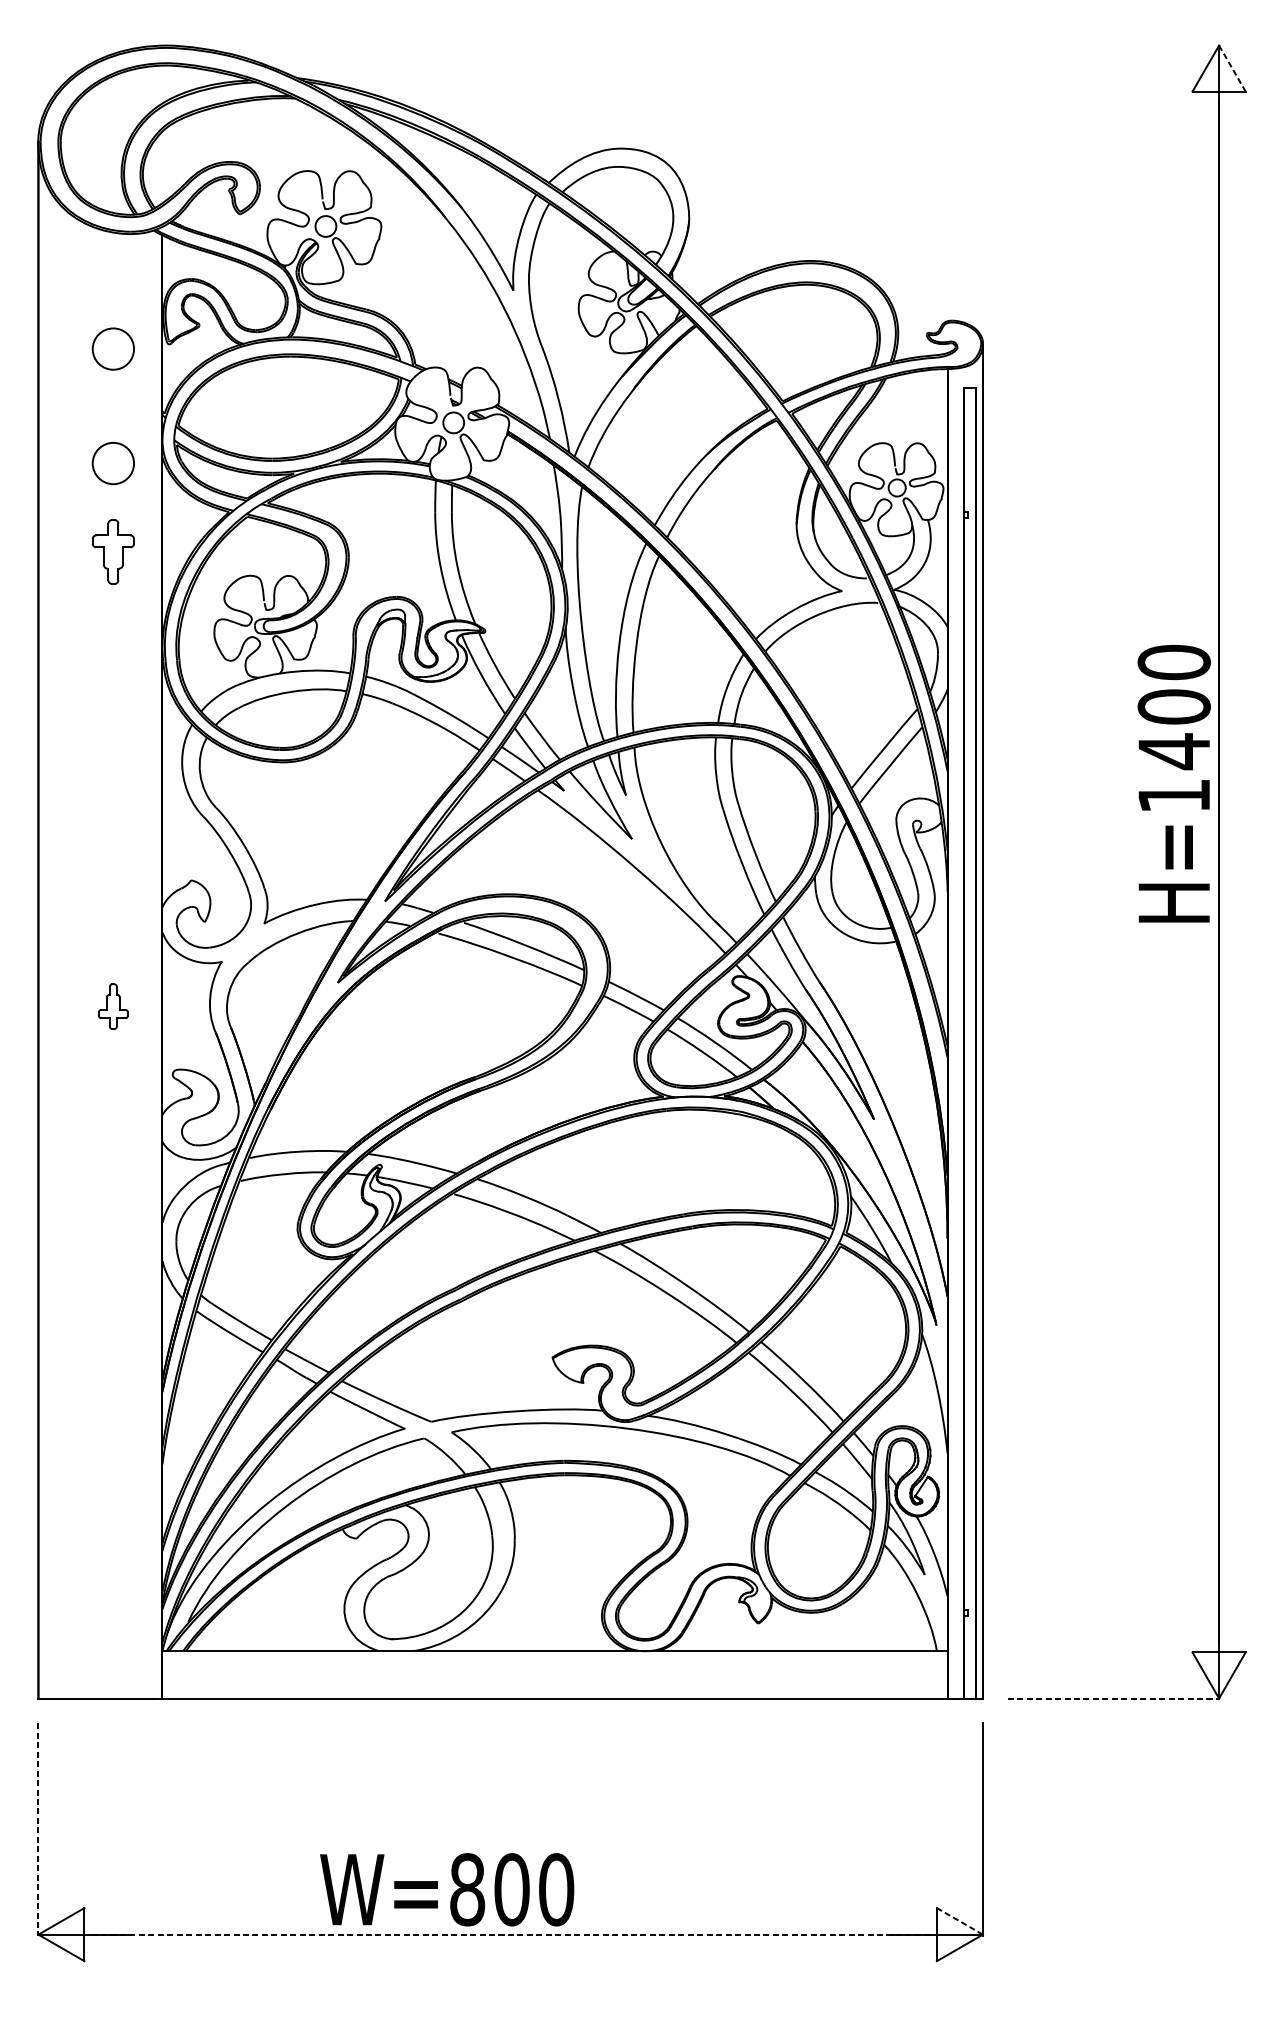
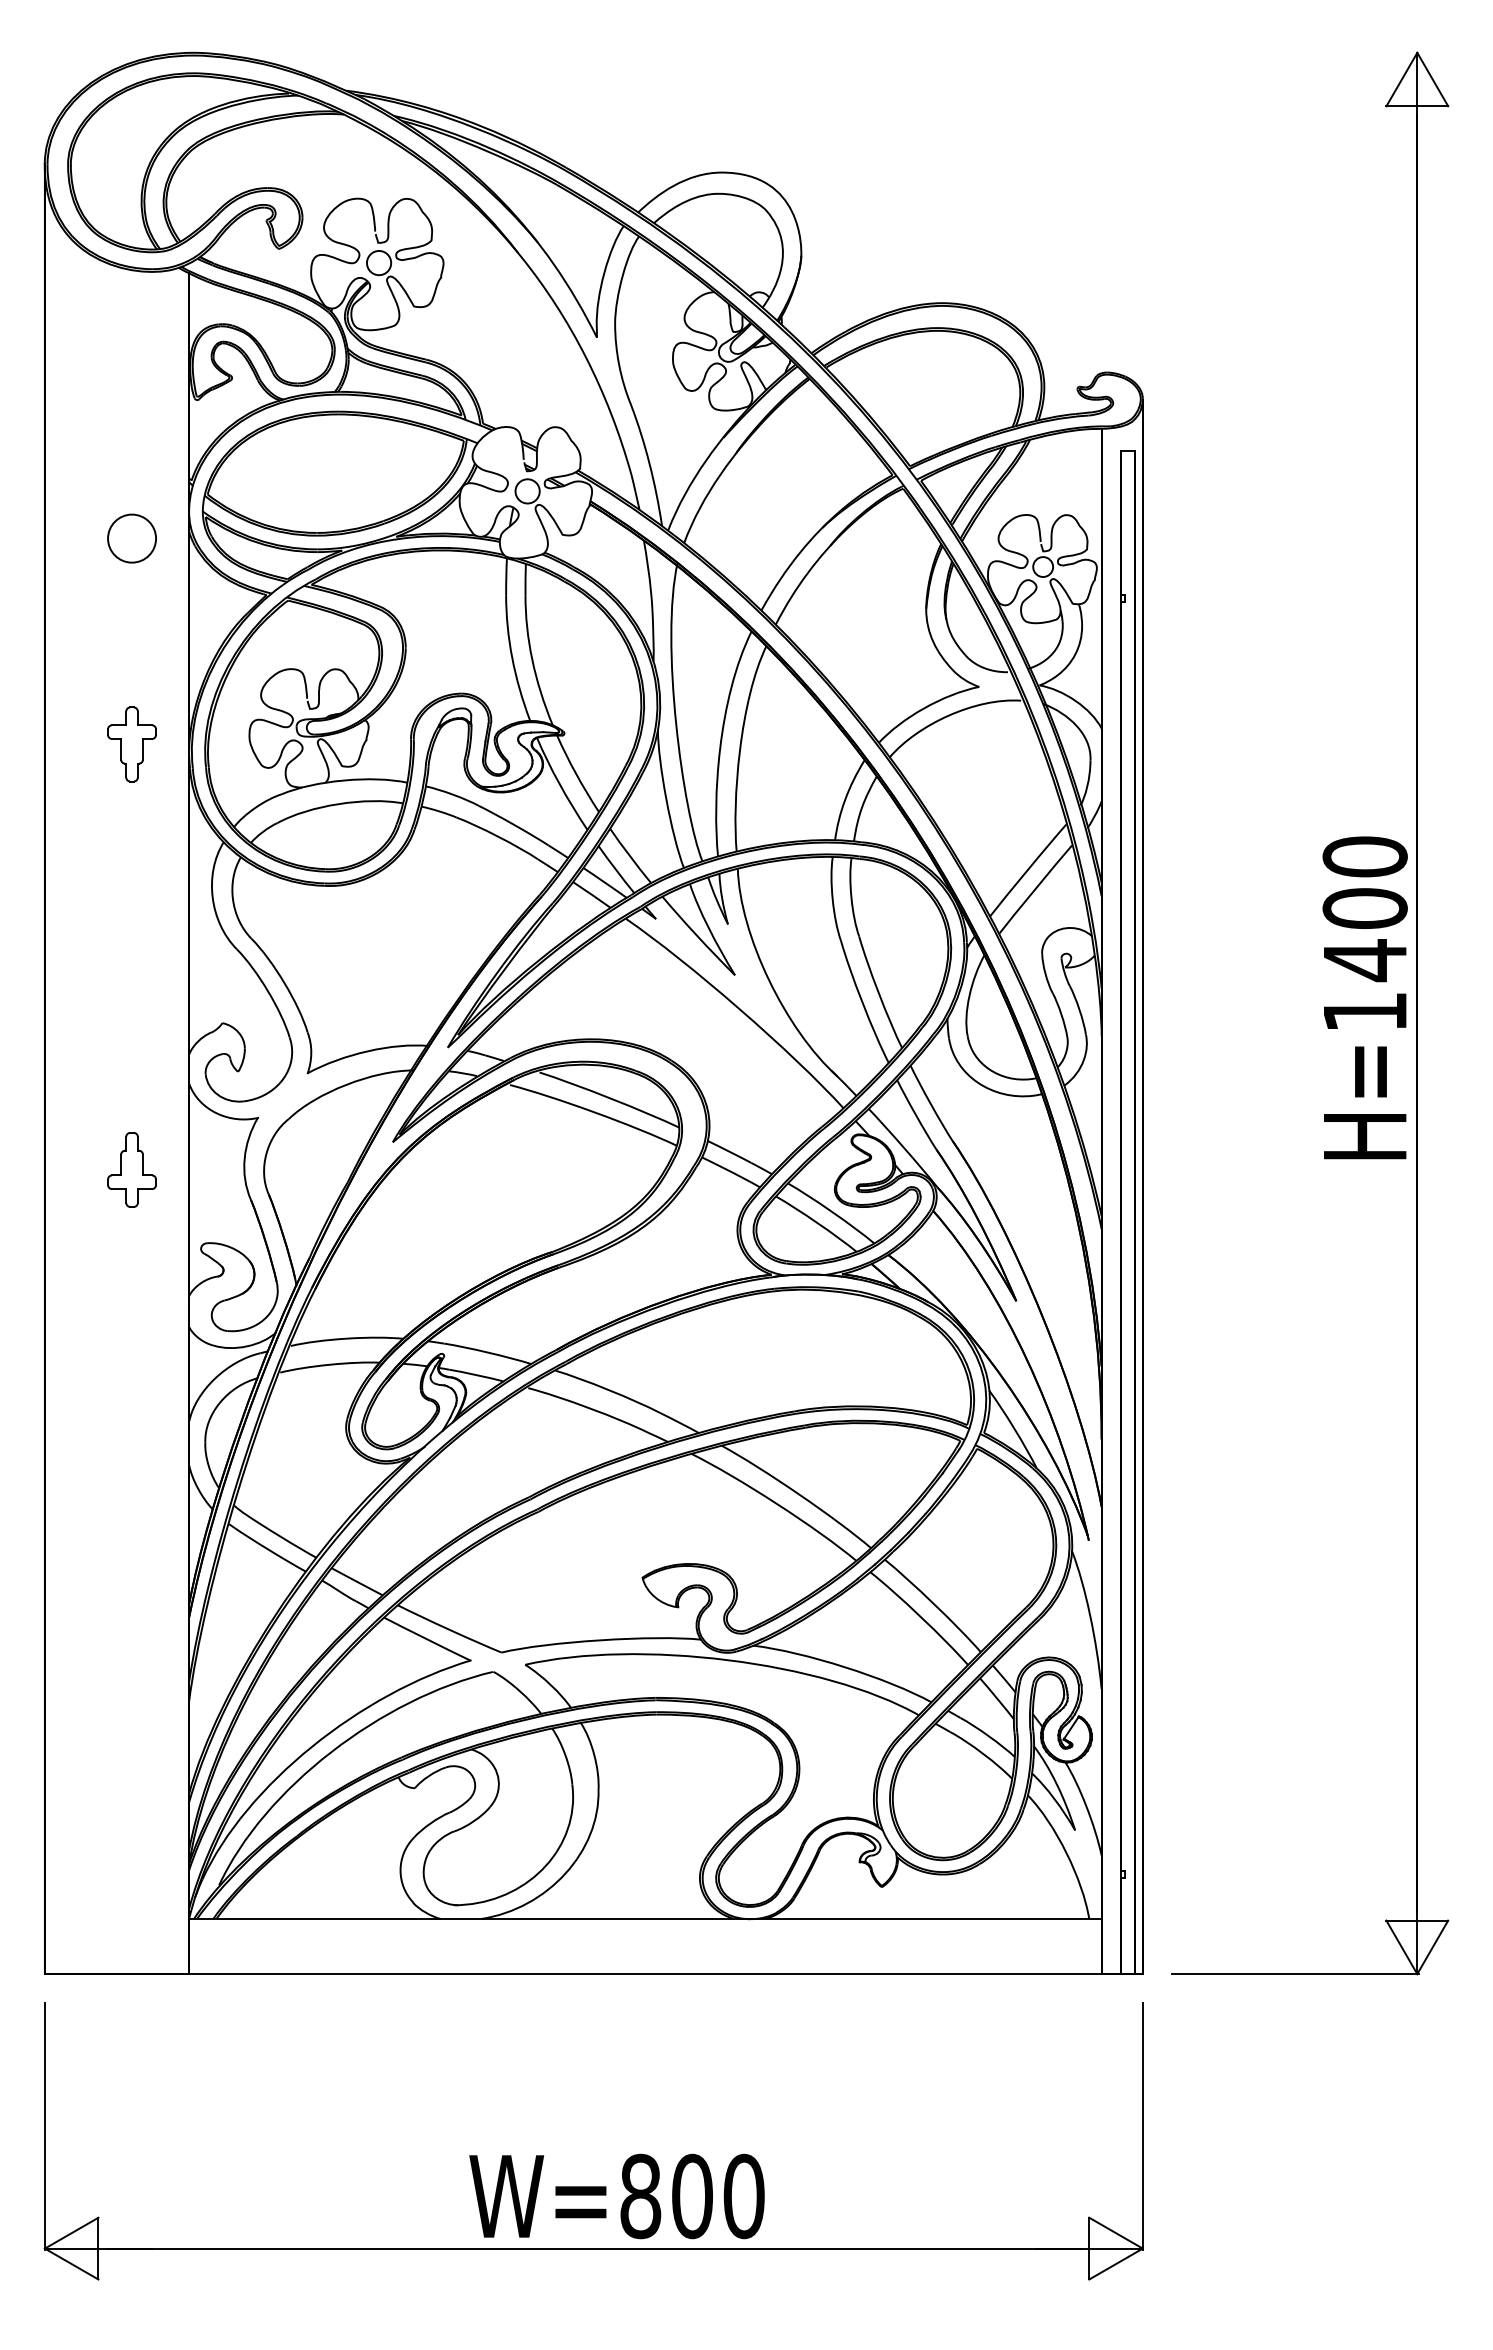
line: (1232, 68) -> (1432, 79), dashed -> solid
circle: (112, 348) -> (131, 405), removed
part: (112, 552) -> (131, 744), moved
text: (1173, 783) -> (1364, 997), moved
part: (112, 1006) -> (131, 1169), size x1.43
line: (1114, 1698) -> (1295, 1974), dashed -> solid
line: (38, 1829) -> (44, 2126), dashed -> solid
text: (446, 1889) -> (616, 2196), moved
line: (960, 1921) -> (1116, 2233), dashed -> solid
line: (511, 1934) -> (594, 2248), dashed -> solid

